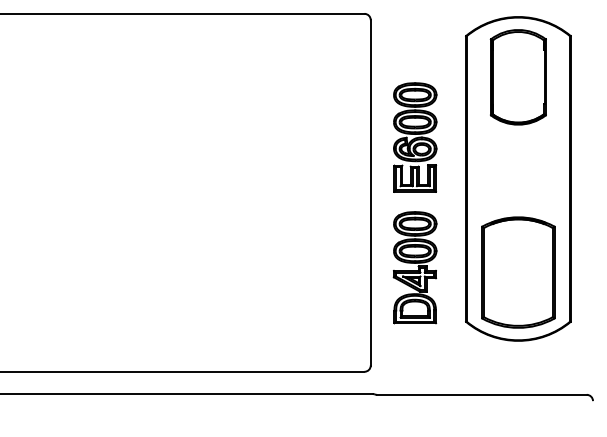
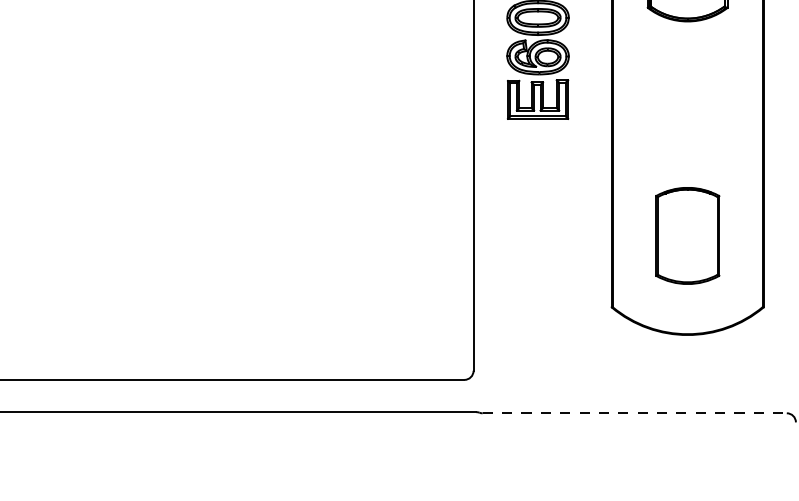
part: (414, 267) -> (536, 228), removed
part: (518, 272) -> (687, 235), size x0.6
line: (481, 394) -> (634, 412), solid -> dashed

